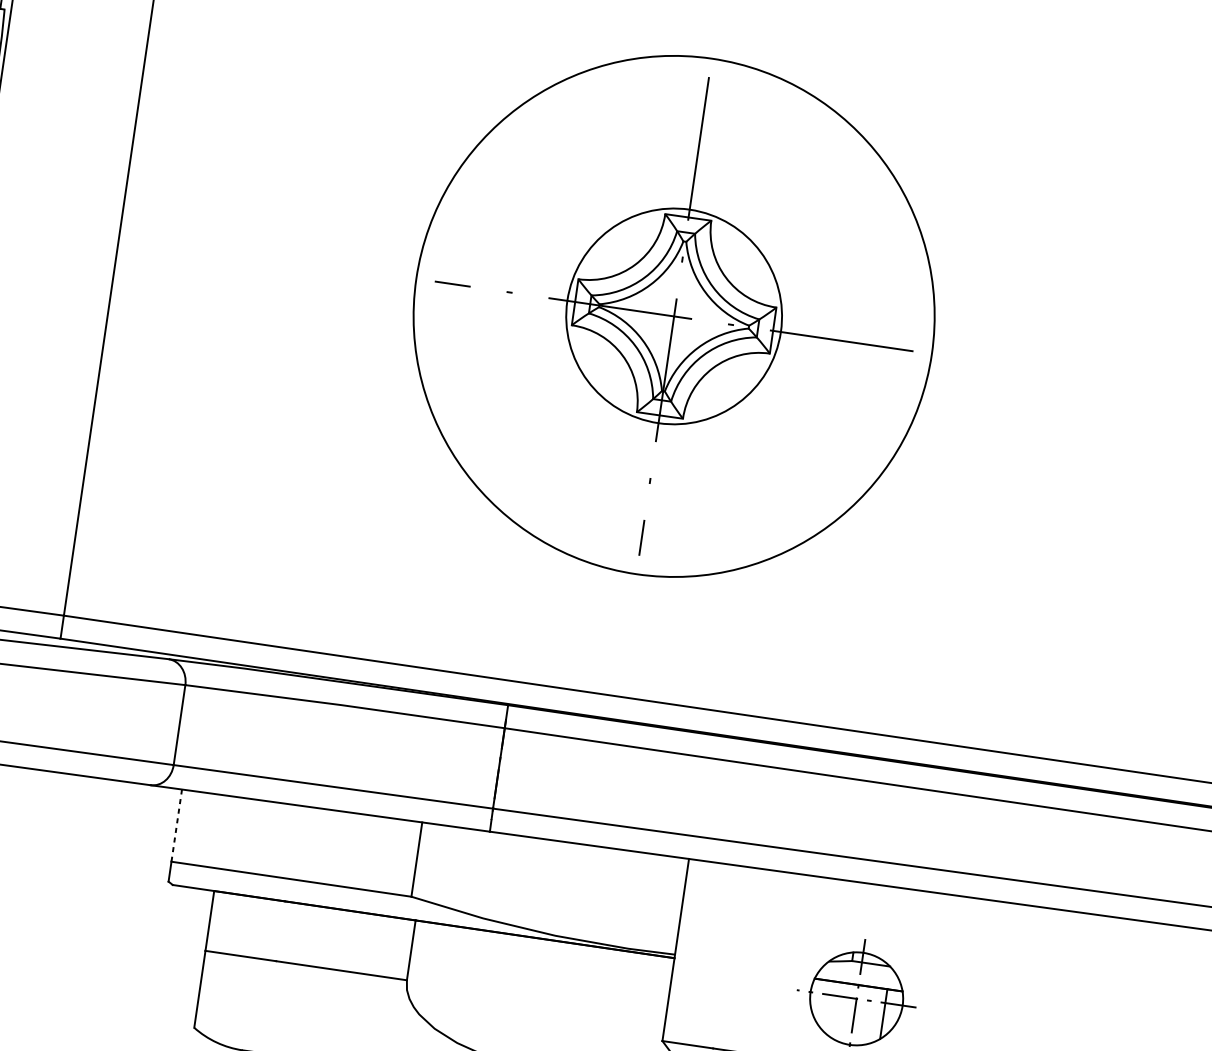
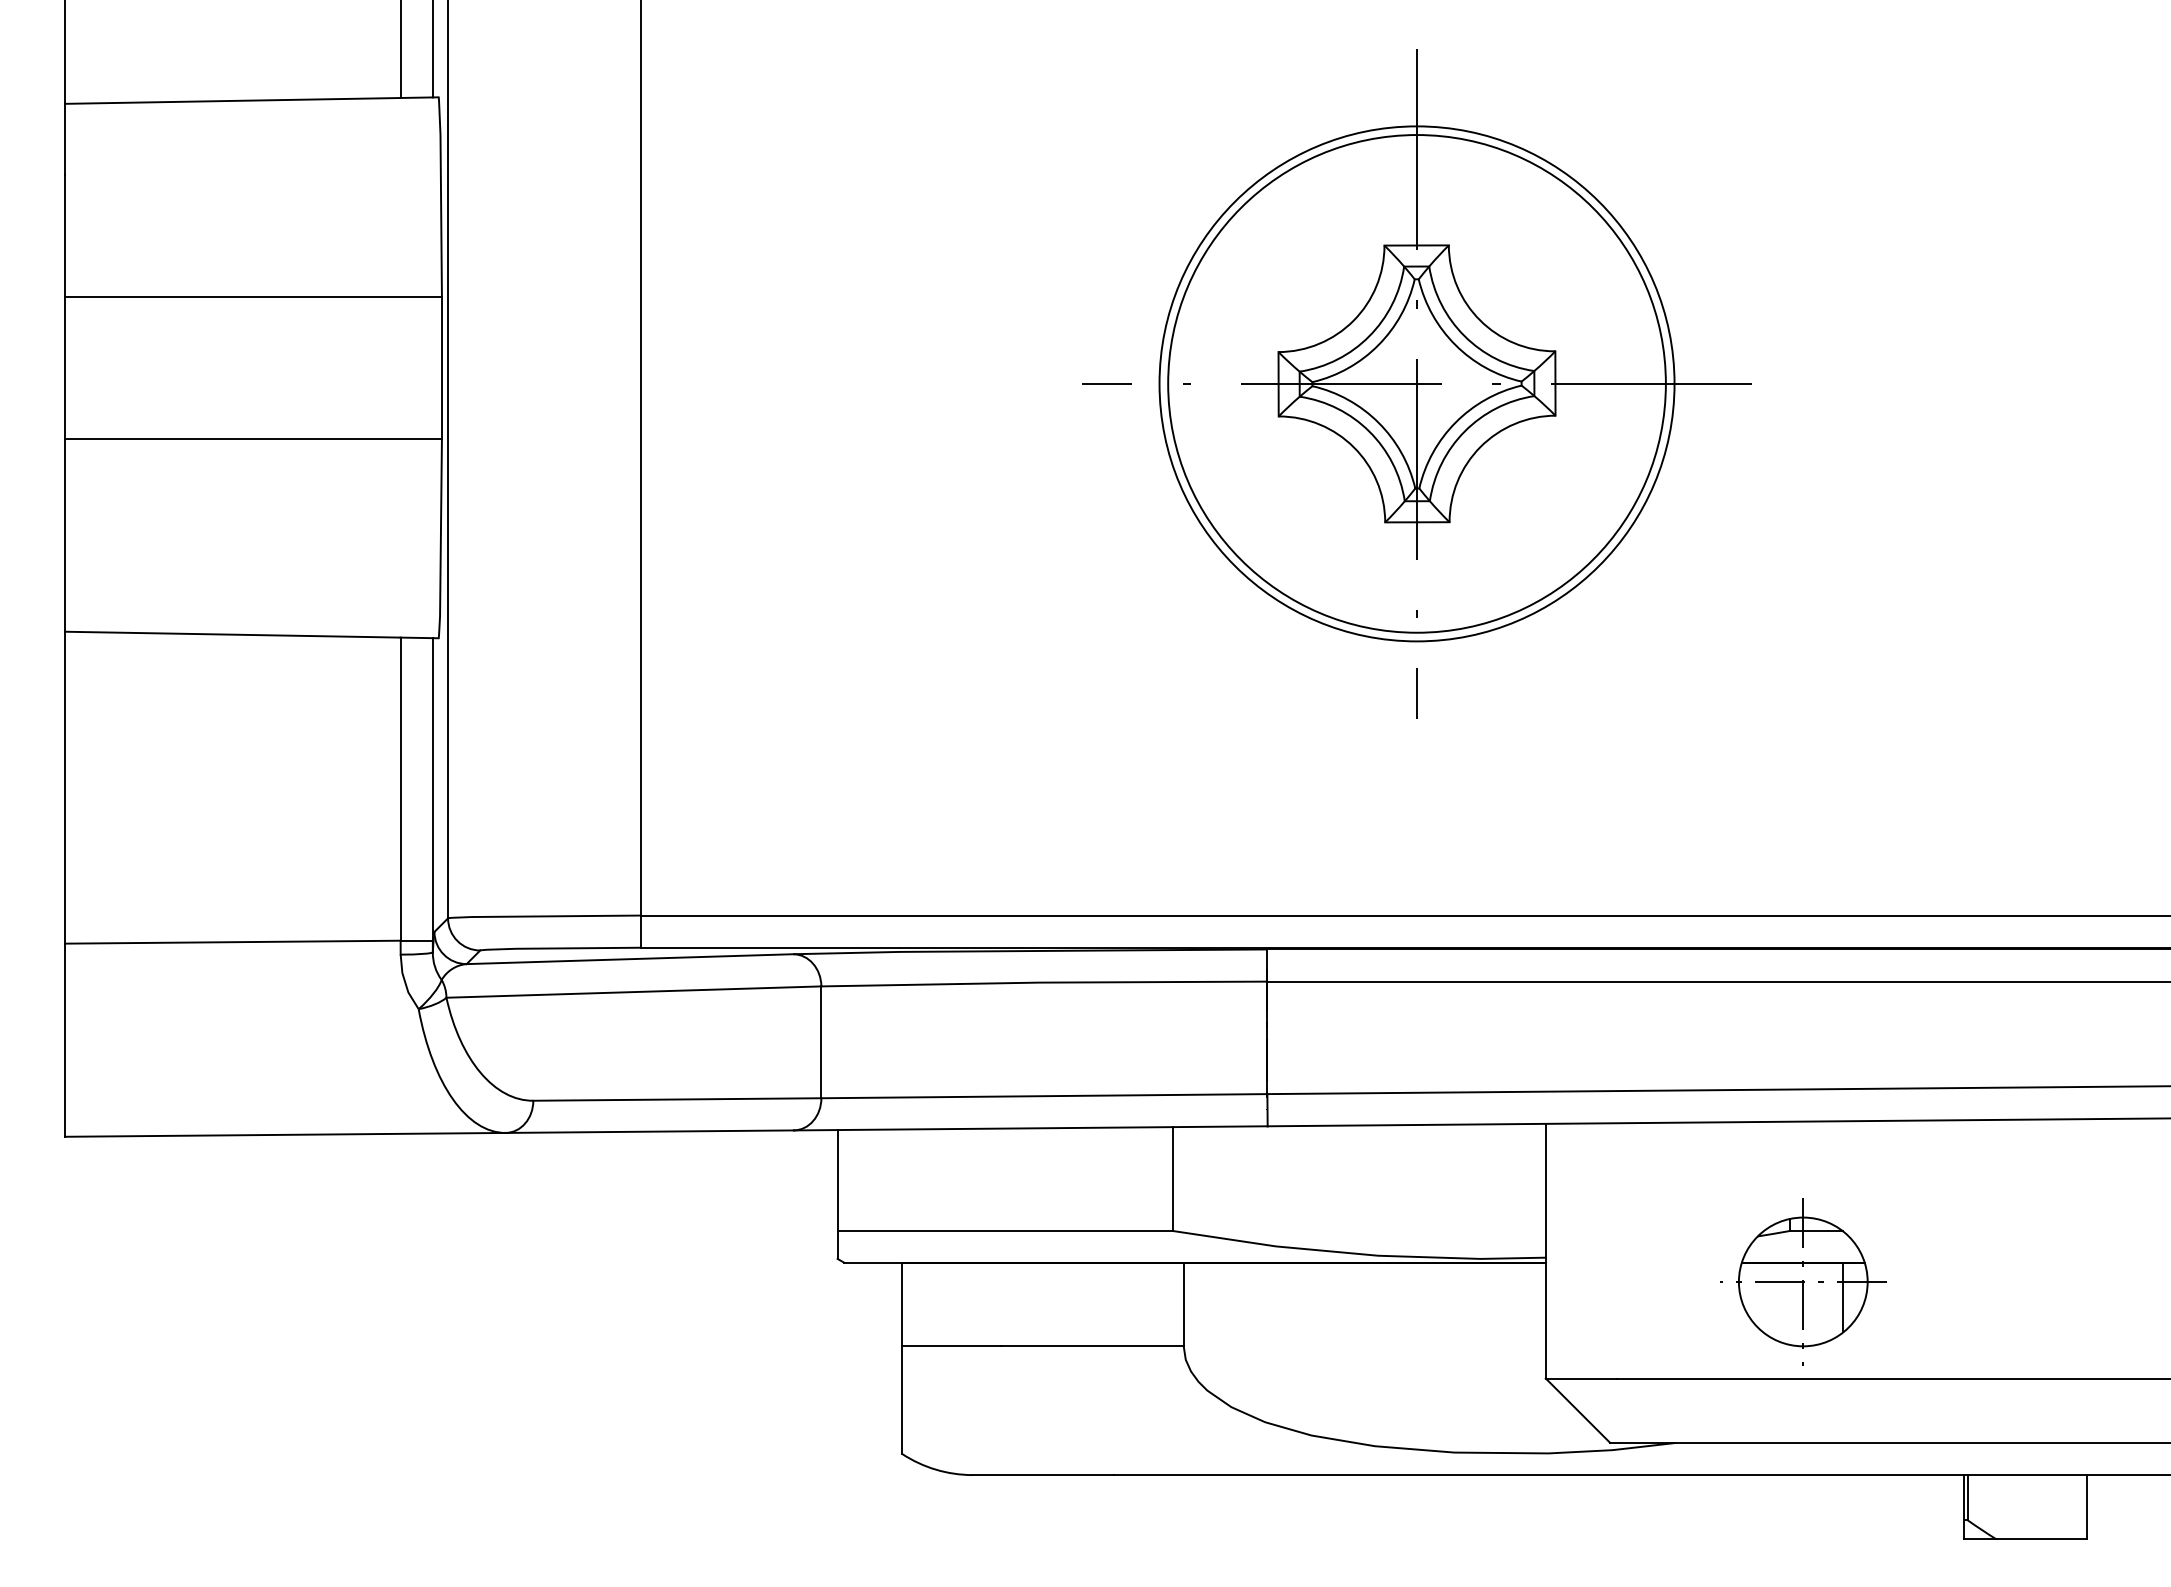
circle: (673, 316) -> (1416, 383), size x0.71
circle: (673, 316) -> (1416, 383), size x1.67
line: (176, 825) -> (837, 1180), dashed -> solid

